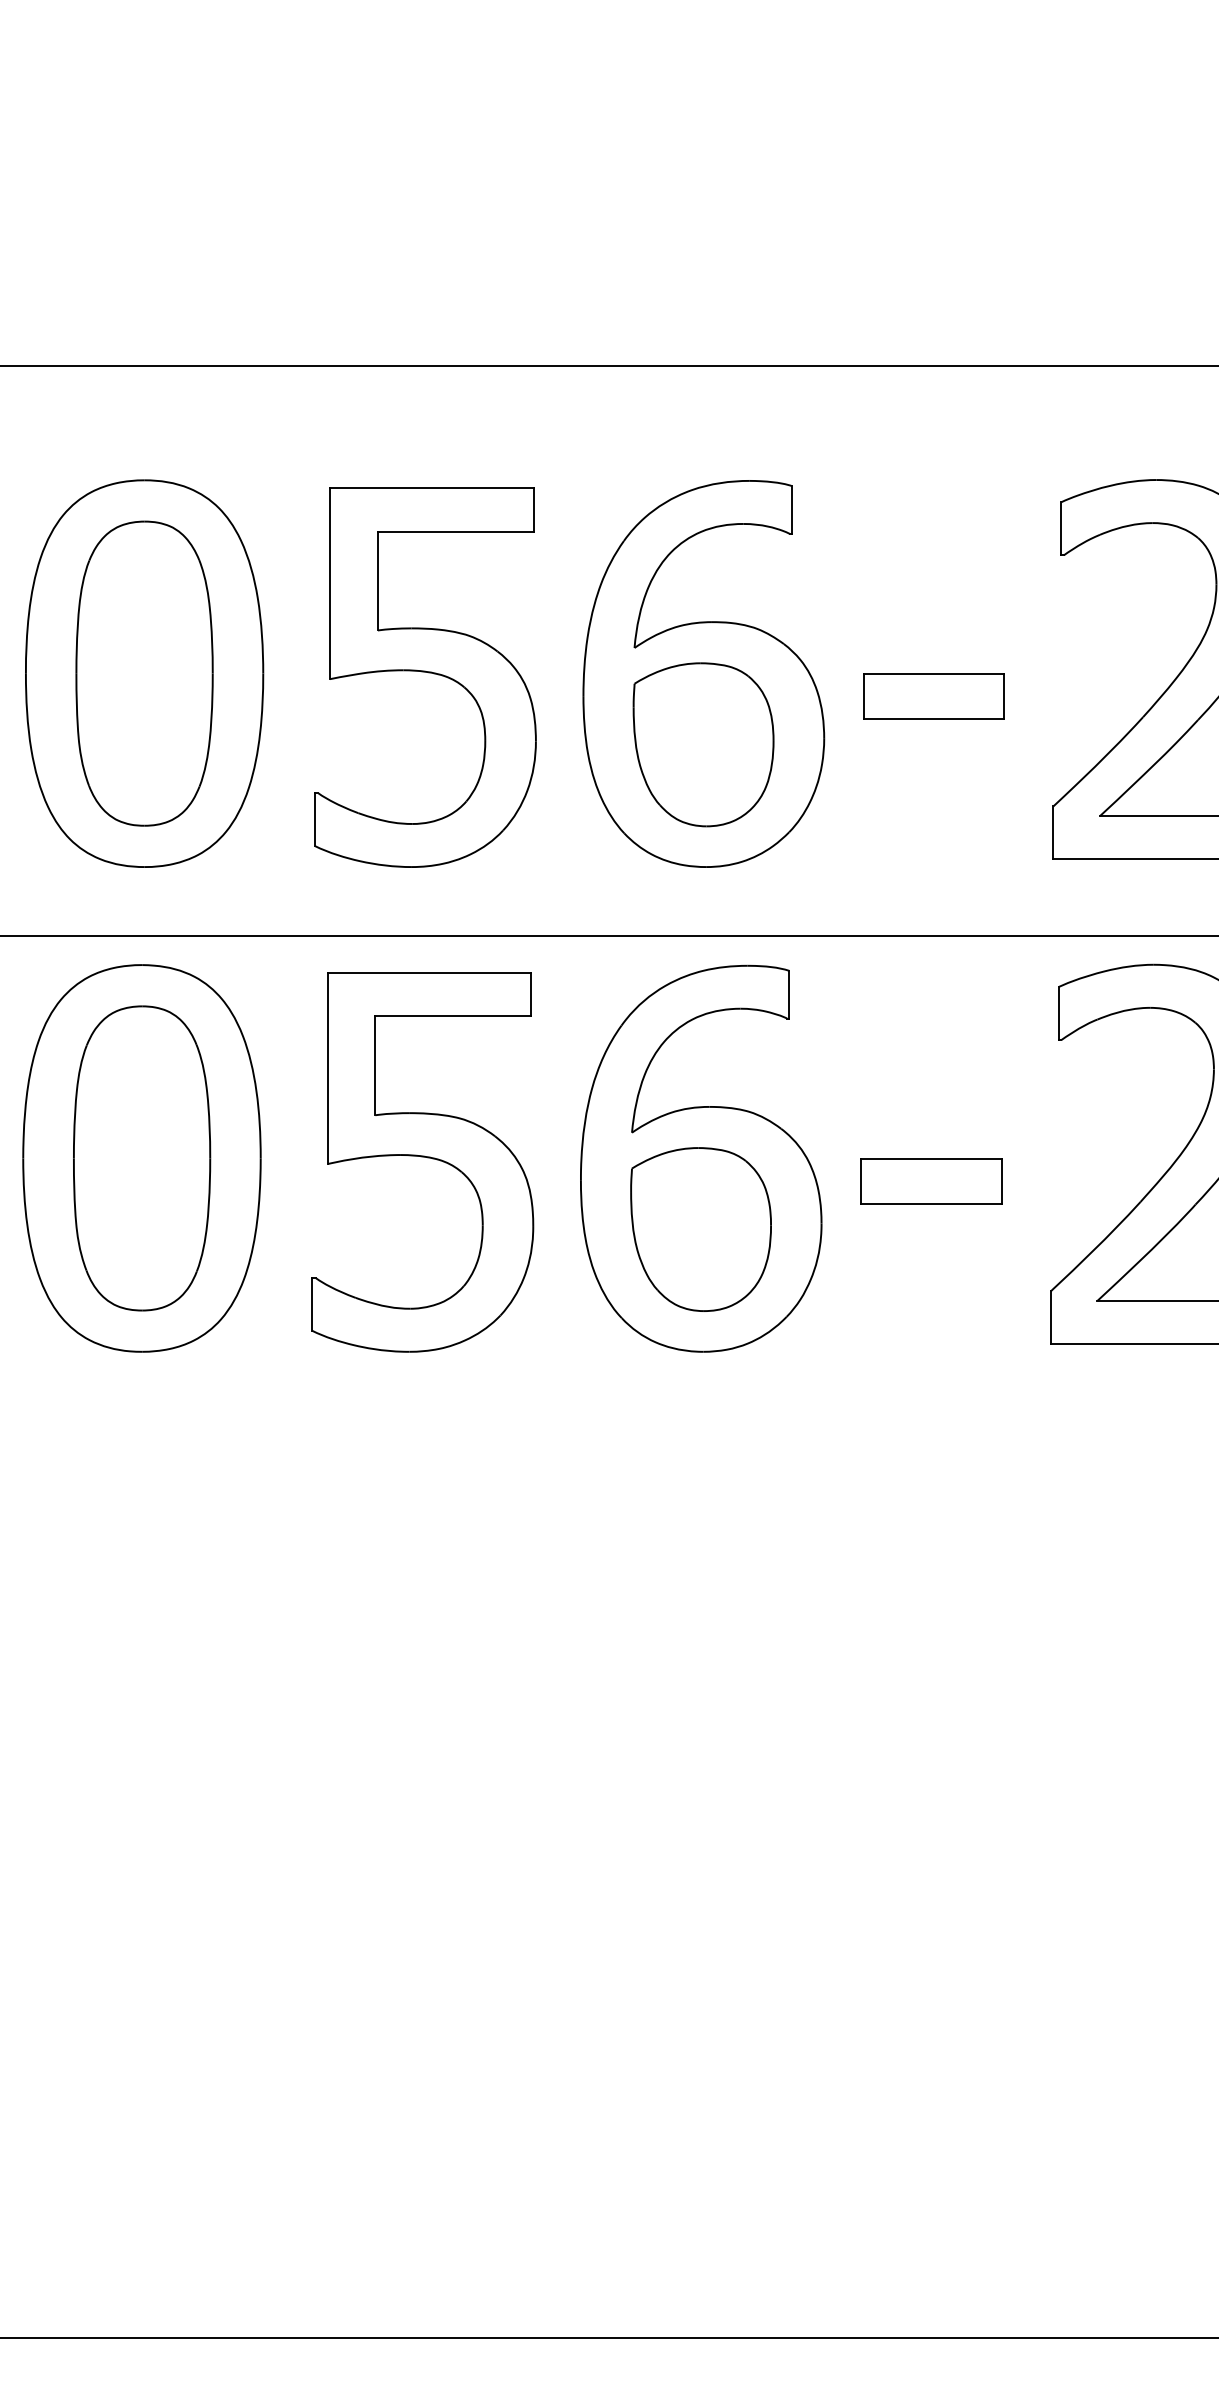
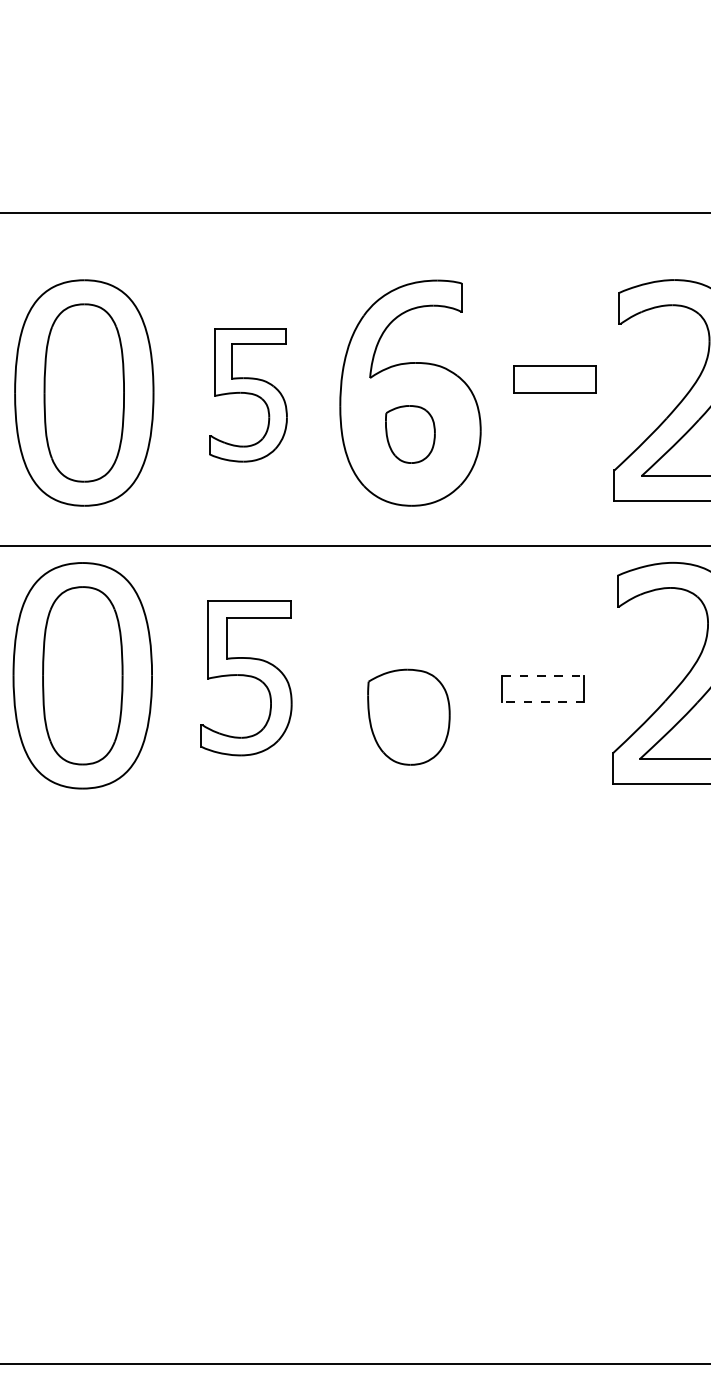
part: (426, 677) -> (248, 395), size x0.6
part: (933, 696) -> (554, 379), moved
part: (703, 744) -> (410, 434), size x0.6
part: (702, 1157) -> (409, 675), removed
line: (931, 1159) -> (543, 676), solid -> dashed
part: (422, 1161) -> (246, 677), size x0.7
line: (931, 1204) -> (543, 702), solid -> dashed

